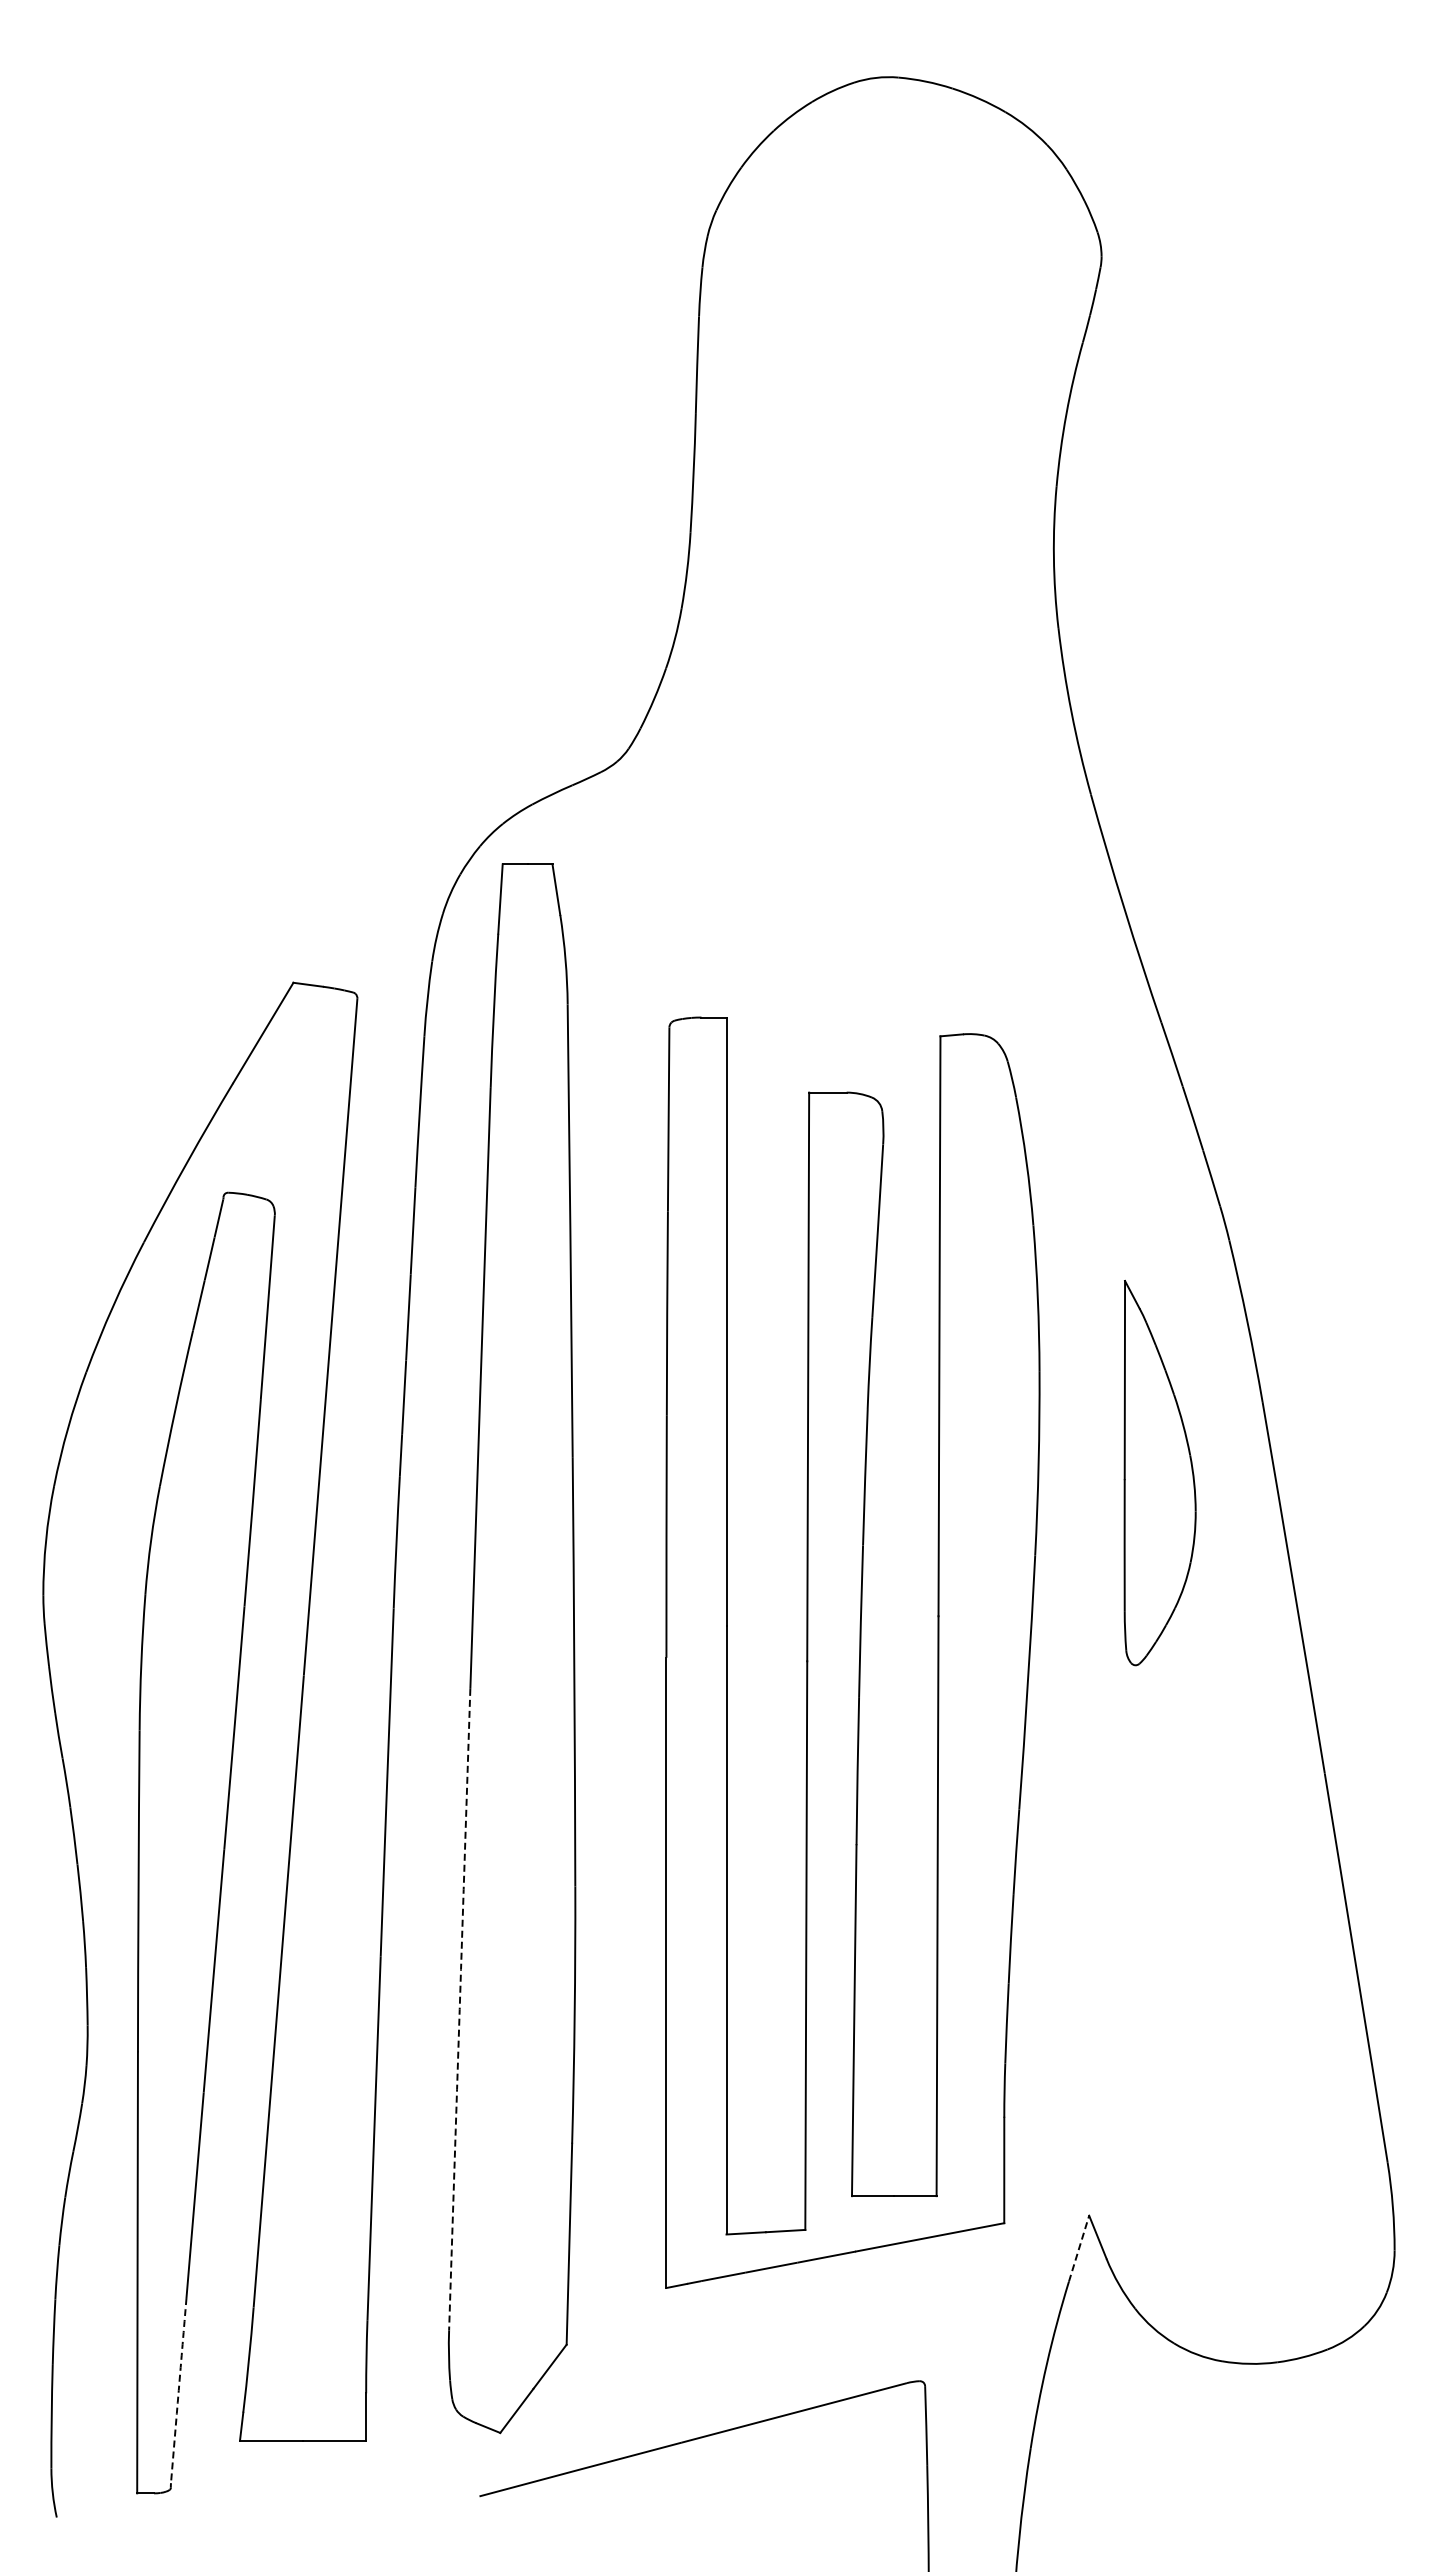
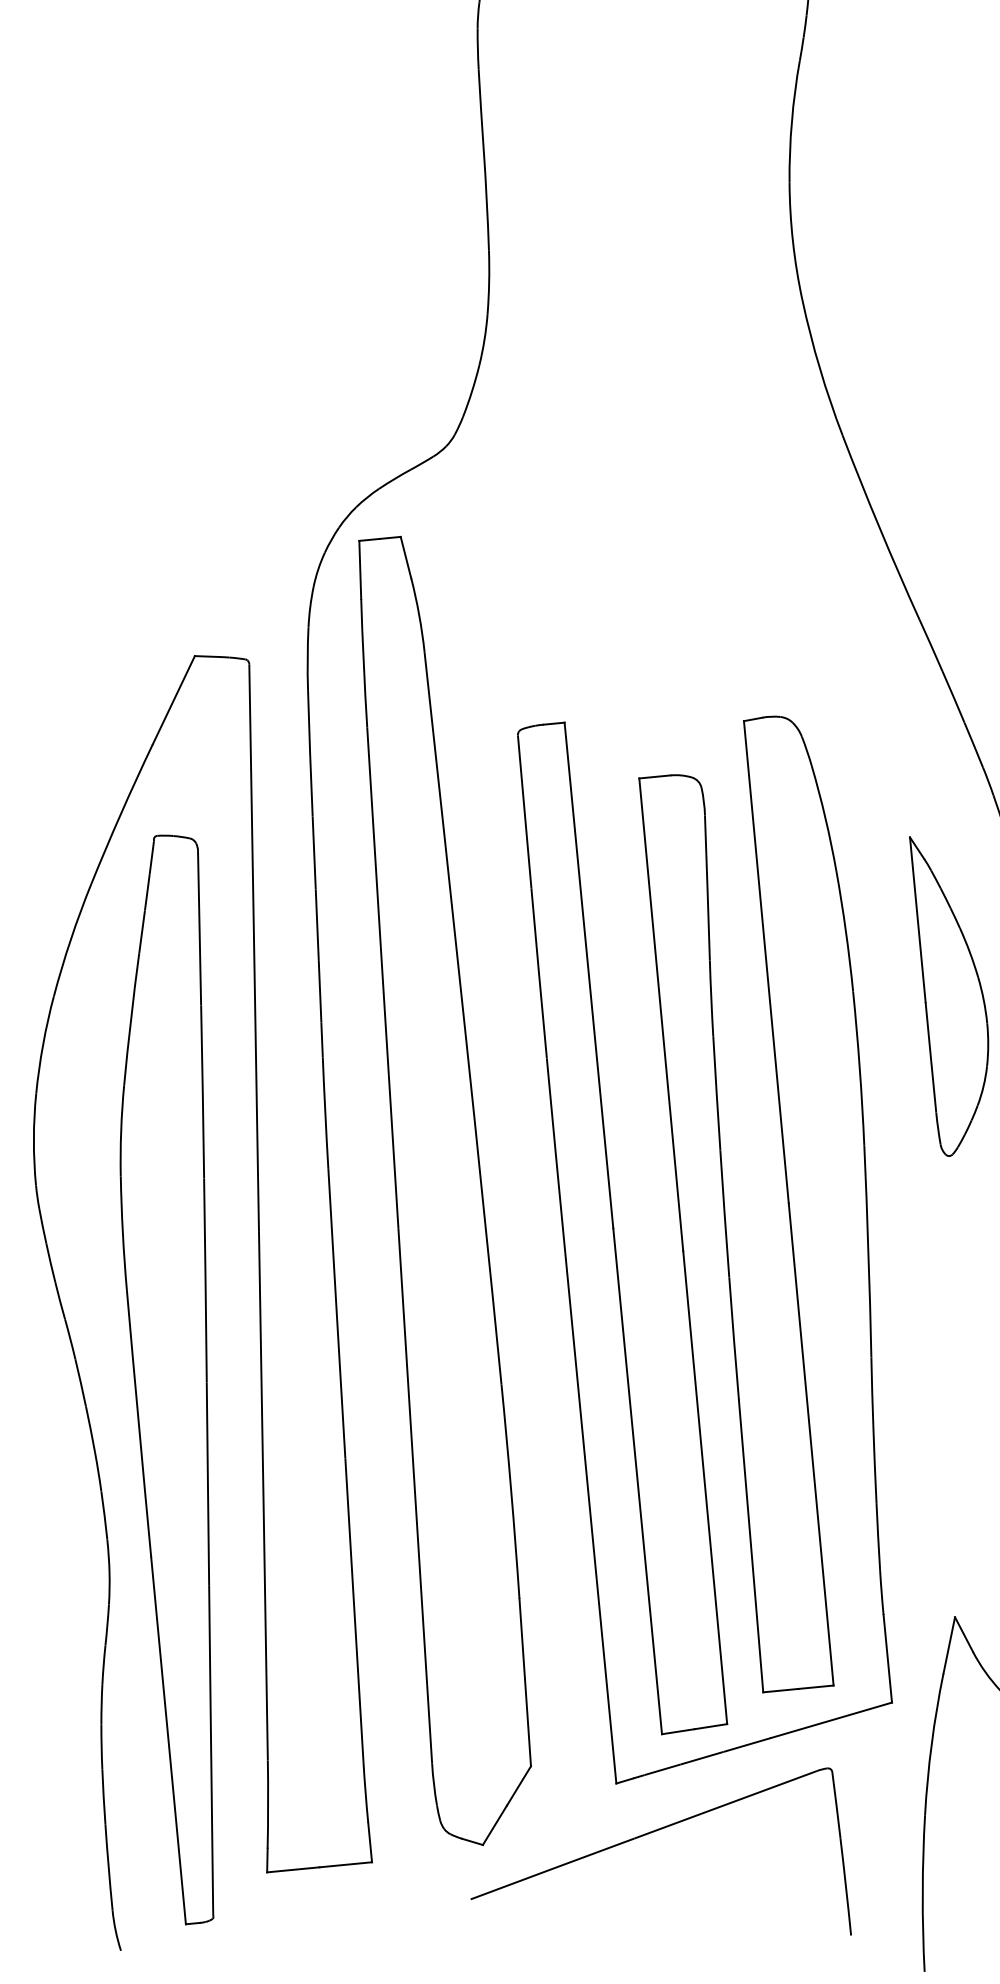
part: (852, 1652) -> (720, 1240), moved
arc: (459, 2009) -> (415, 1496), dashed -> solid
line: (1079, 2248) -> (949, 1645), dashed -> solid
arc: (178, 2390) -> (212, 1835), dashed -> solid

